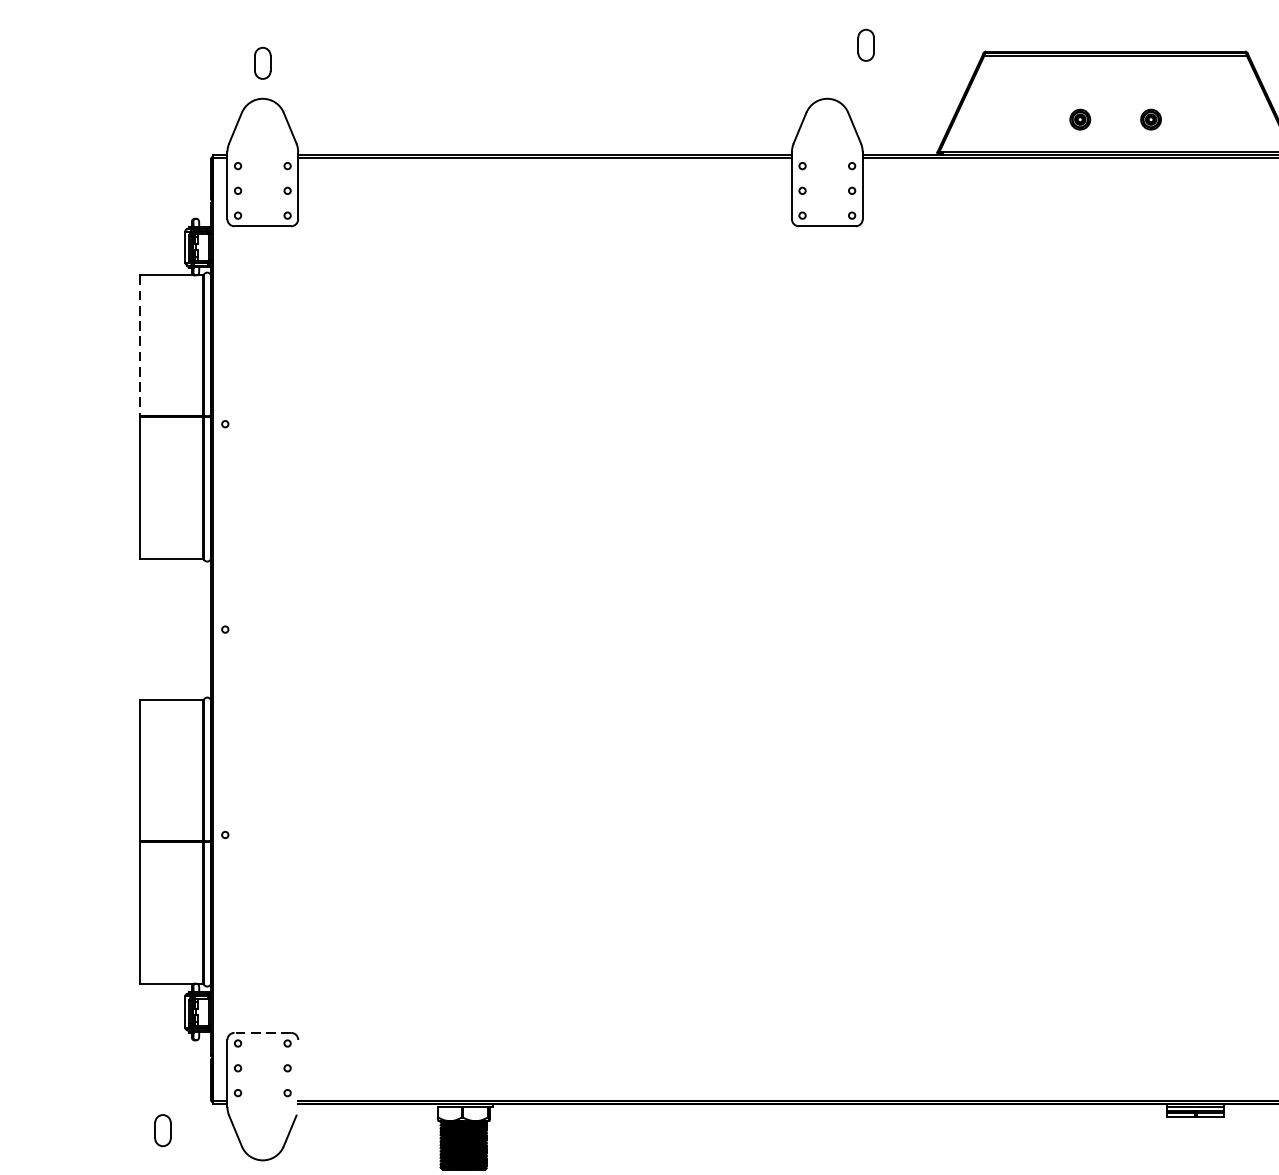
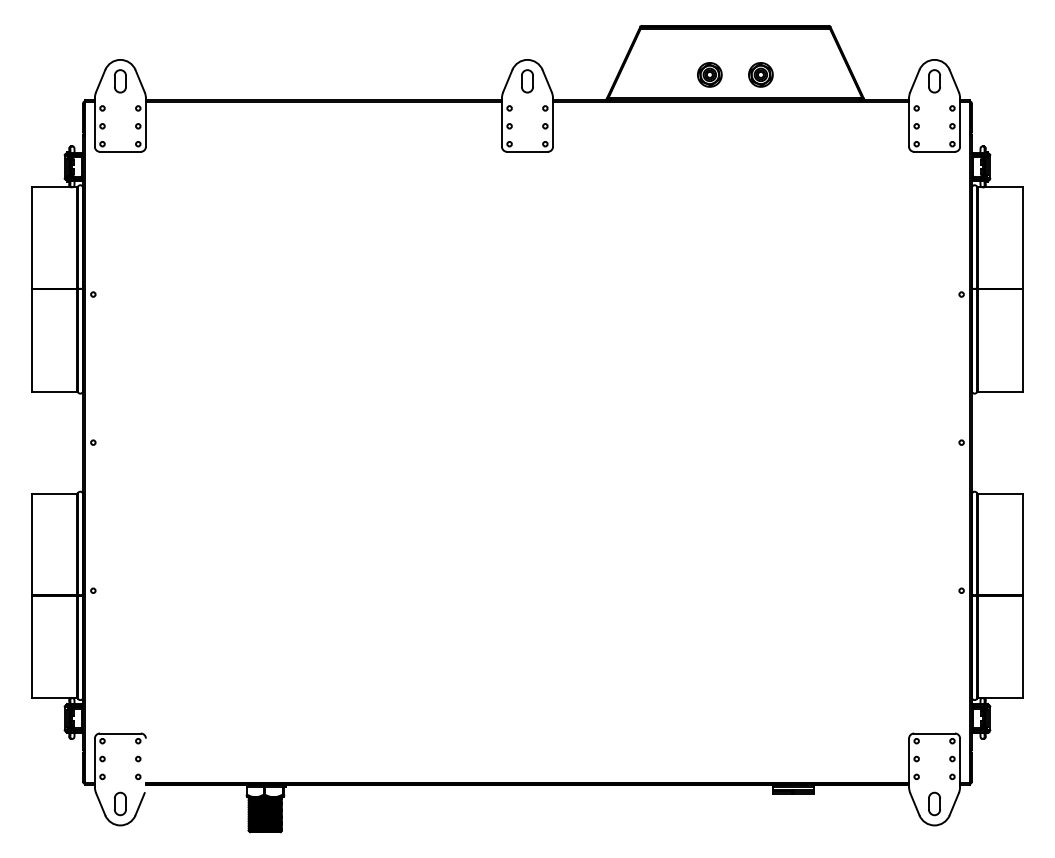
part: (866, 45) -> (527, 81), moved
part: (262, 63) -> (120, 81), moved
part: (1079, 119) -> (709, 74), size x1.67
part: (1150, 119) -> (760, 74), size x1.67
line: (139, 346) -> (31, 238), dashed -> solid
line: (261, 1032) -> (119, 733), dashed -> solid
part: (163, 1129) -> (120, 803), moved

